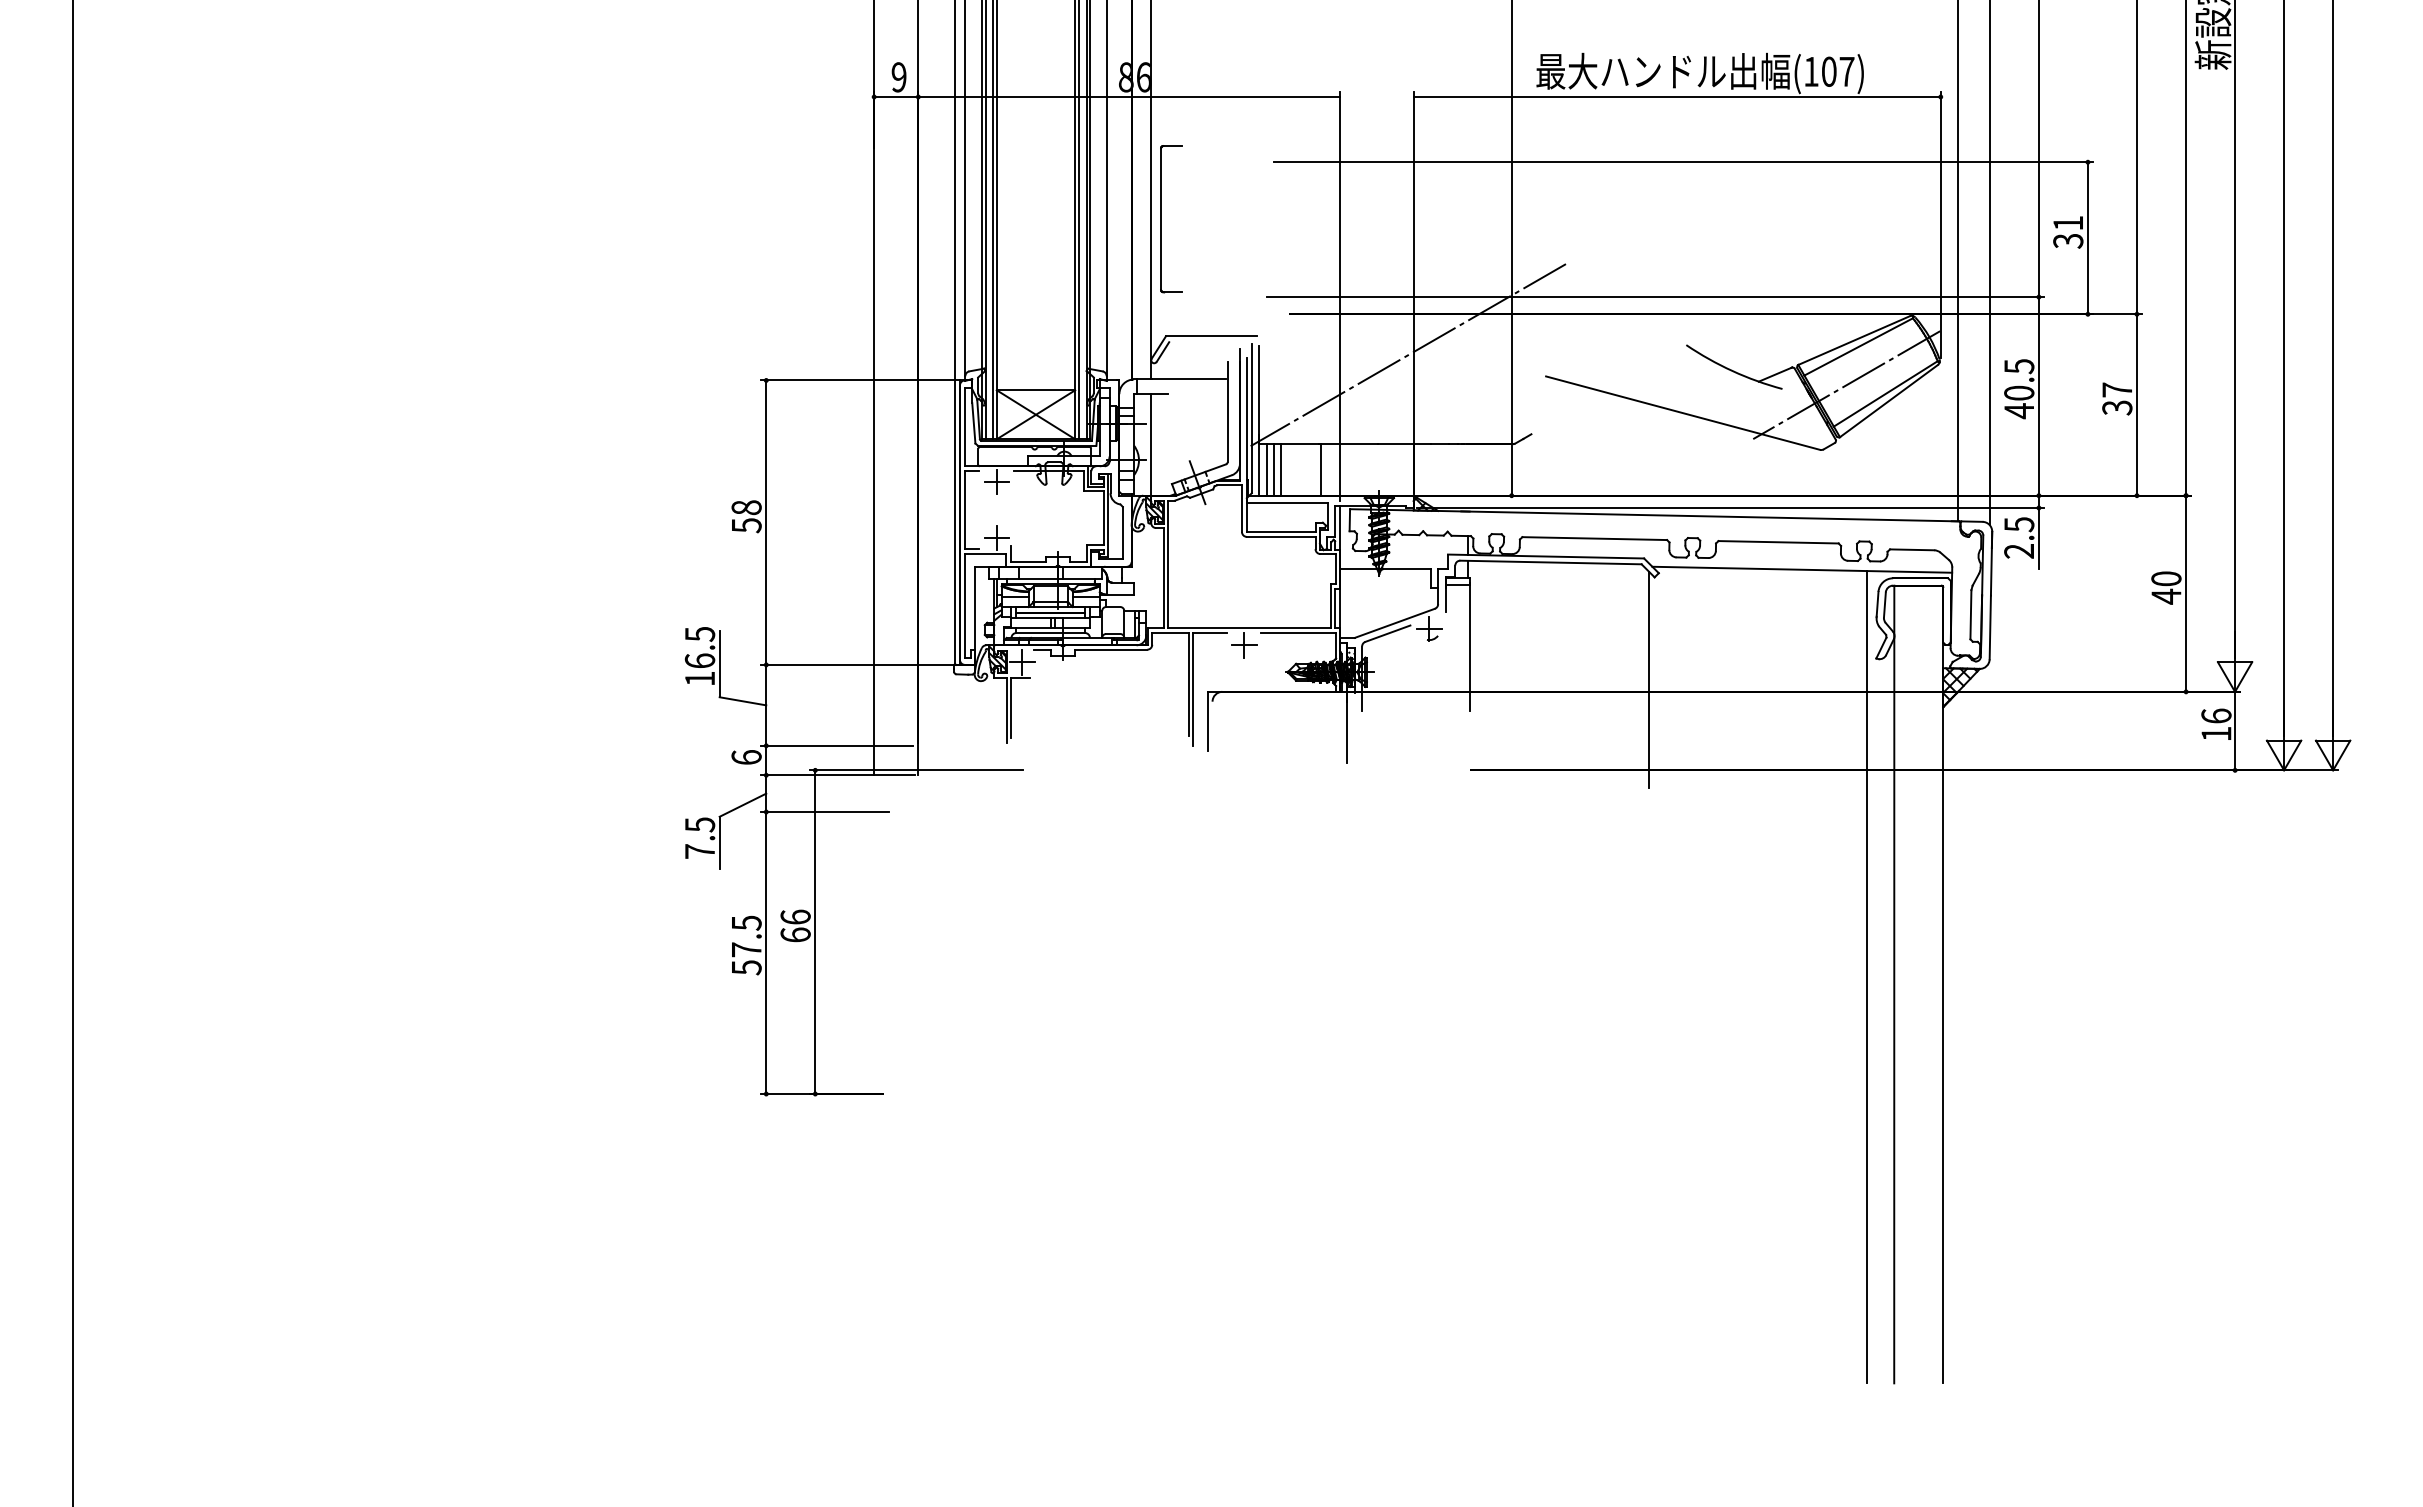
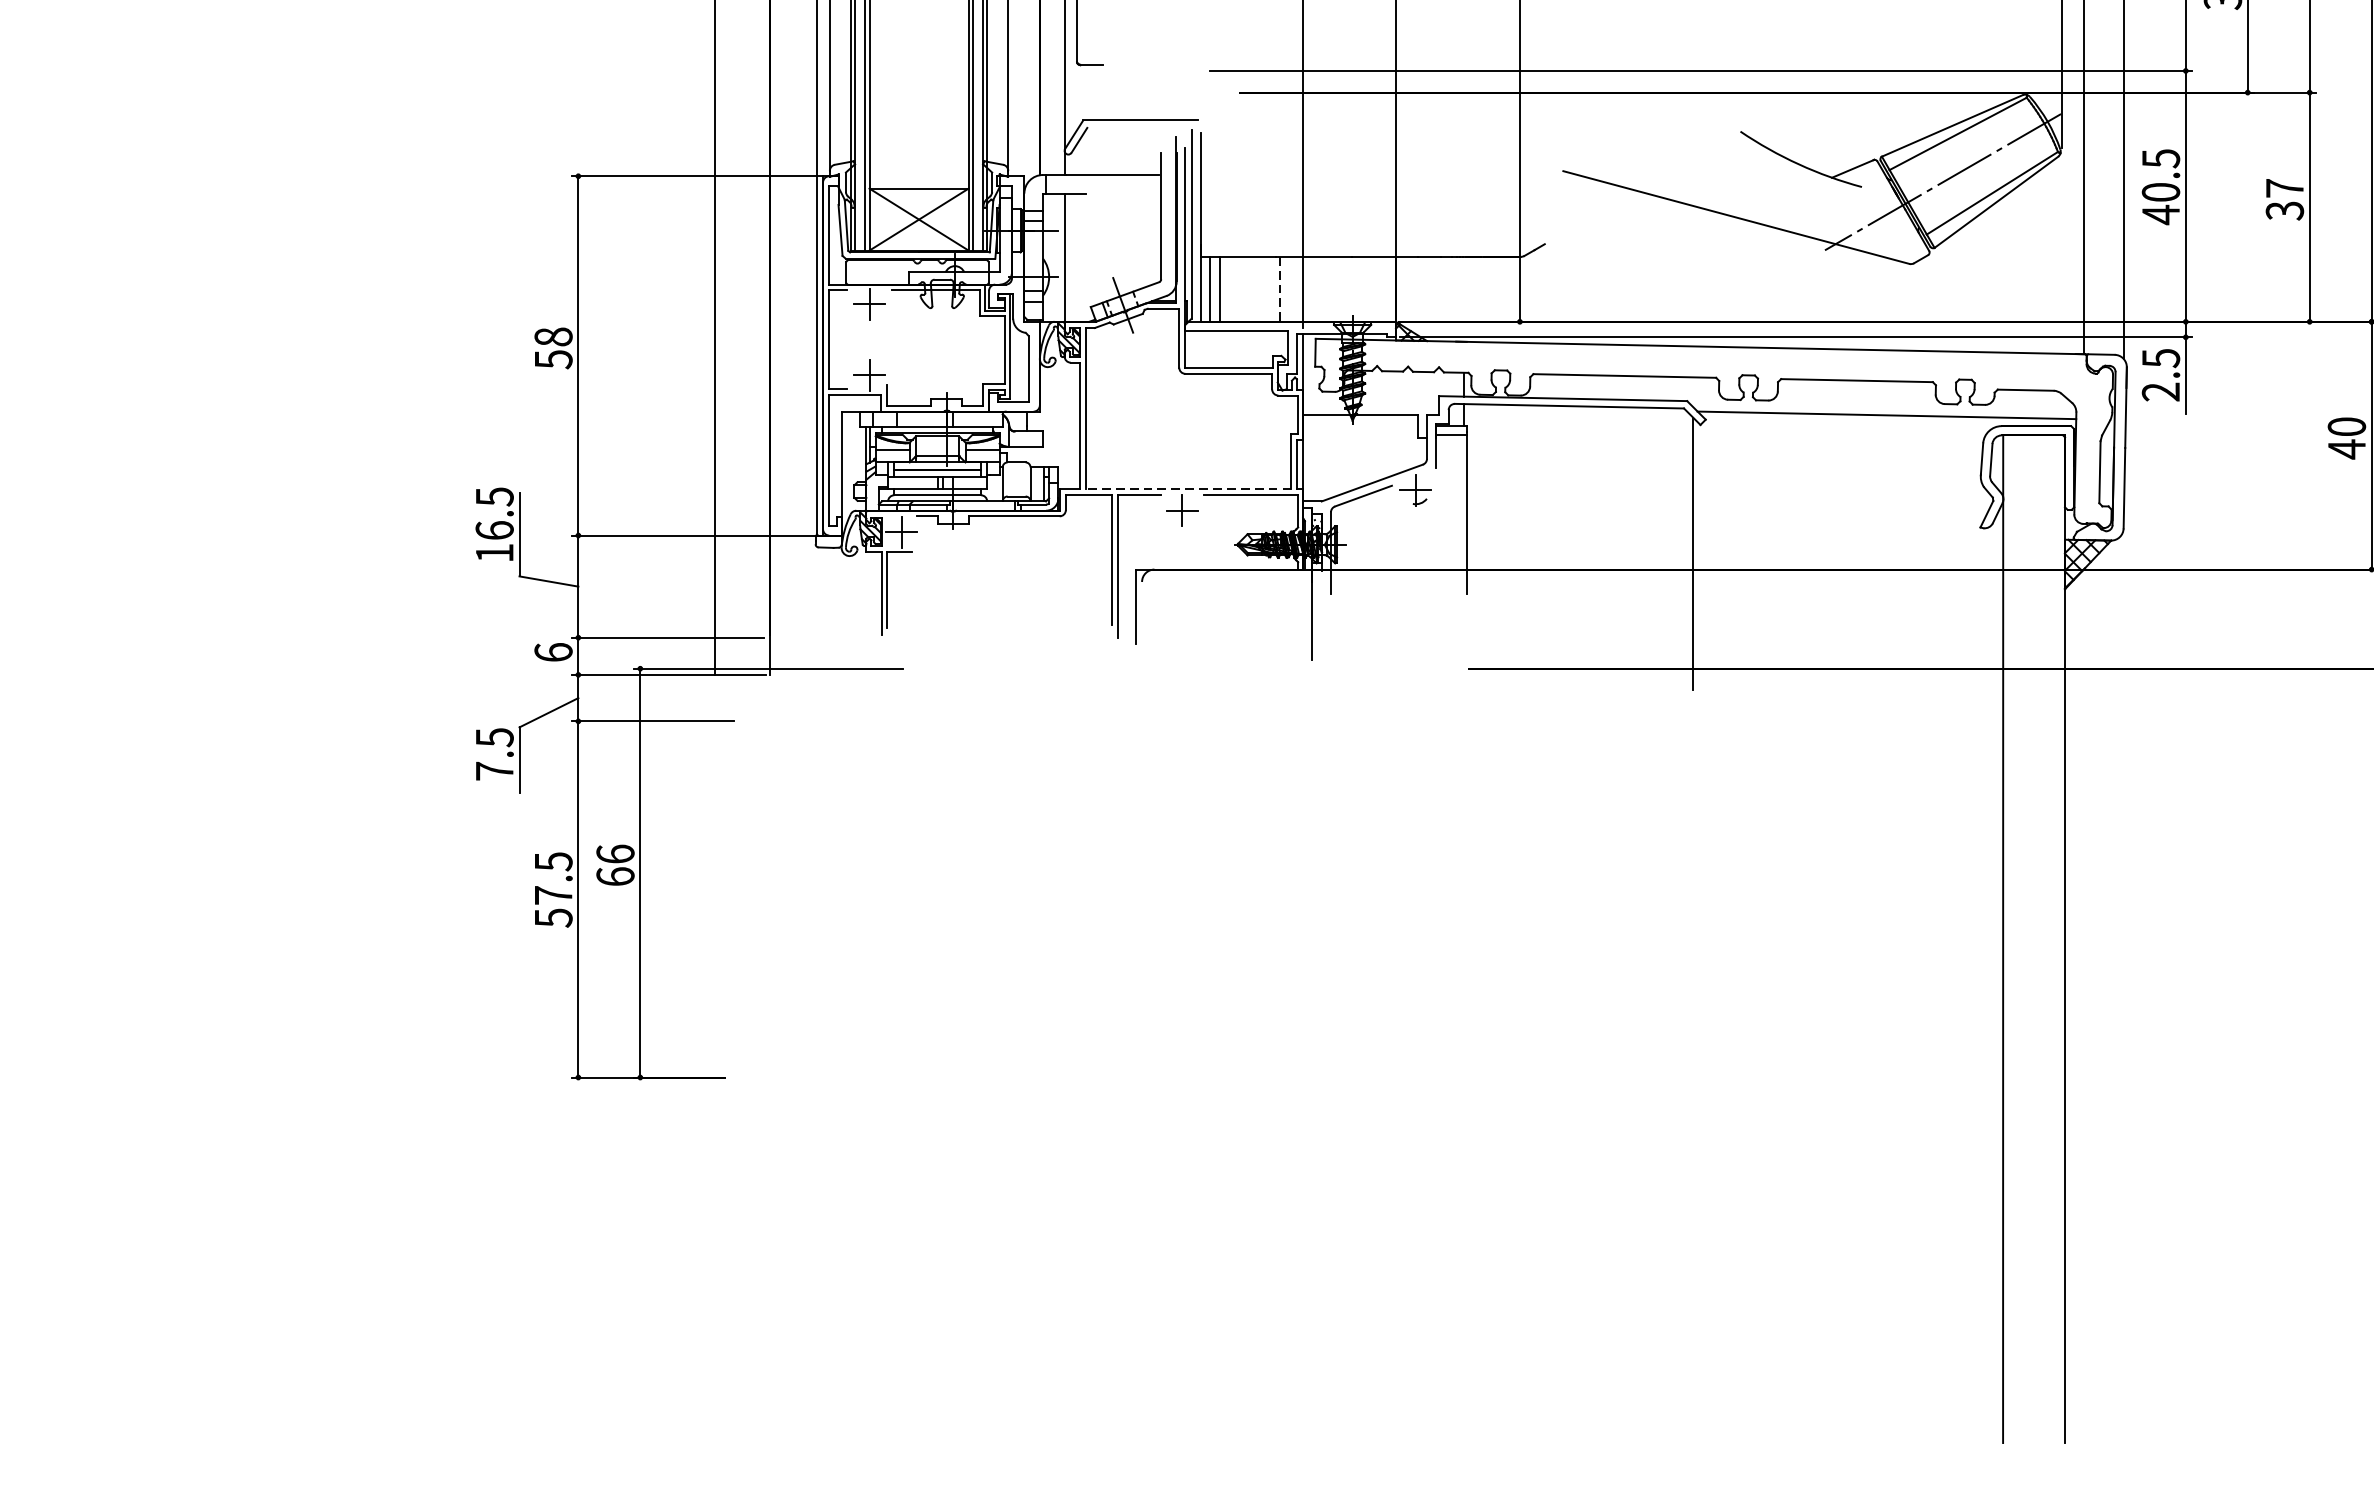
line: (1407, 355) -> (1388, 144), removed
line: (1281, 469) -> (1229, 288), removed
line: (1321, 469) -> (1279, 288), solid -> dashed
line: (1248, 628) -> (1187, 489), solid -> dashed
line: (1867, 977) -> (1969, 930), removed

